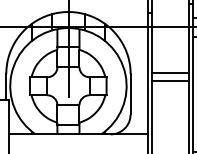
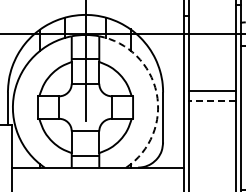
arc: (125, 74) -> (156, 92), solid -> dashed
line: (170, 81) -> (212, 101), solid -> dashed

